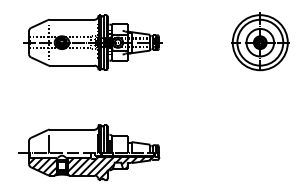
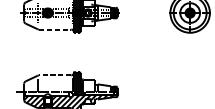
line: (72, 65) -> (55, 29), solid -> dashed
line: (72, 129) -> (55, 75), solid -> dashed

